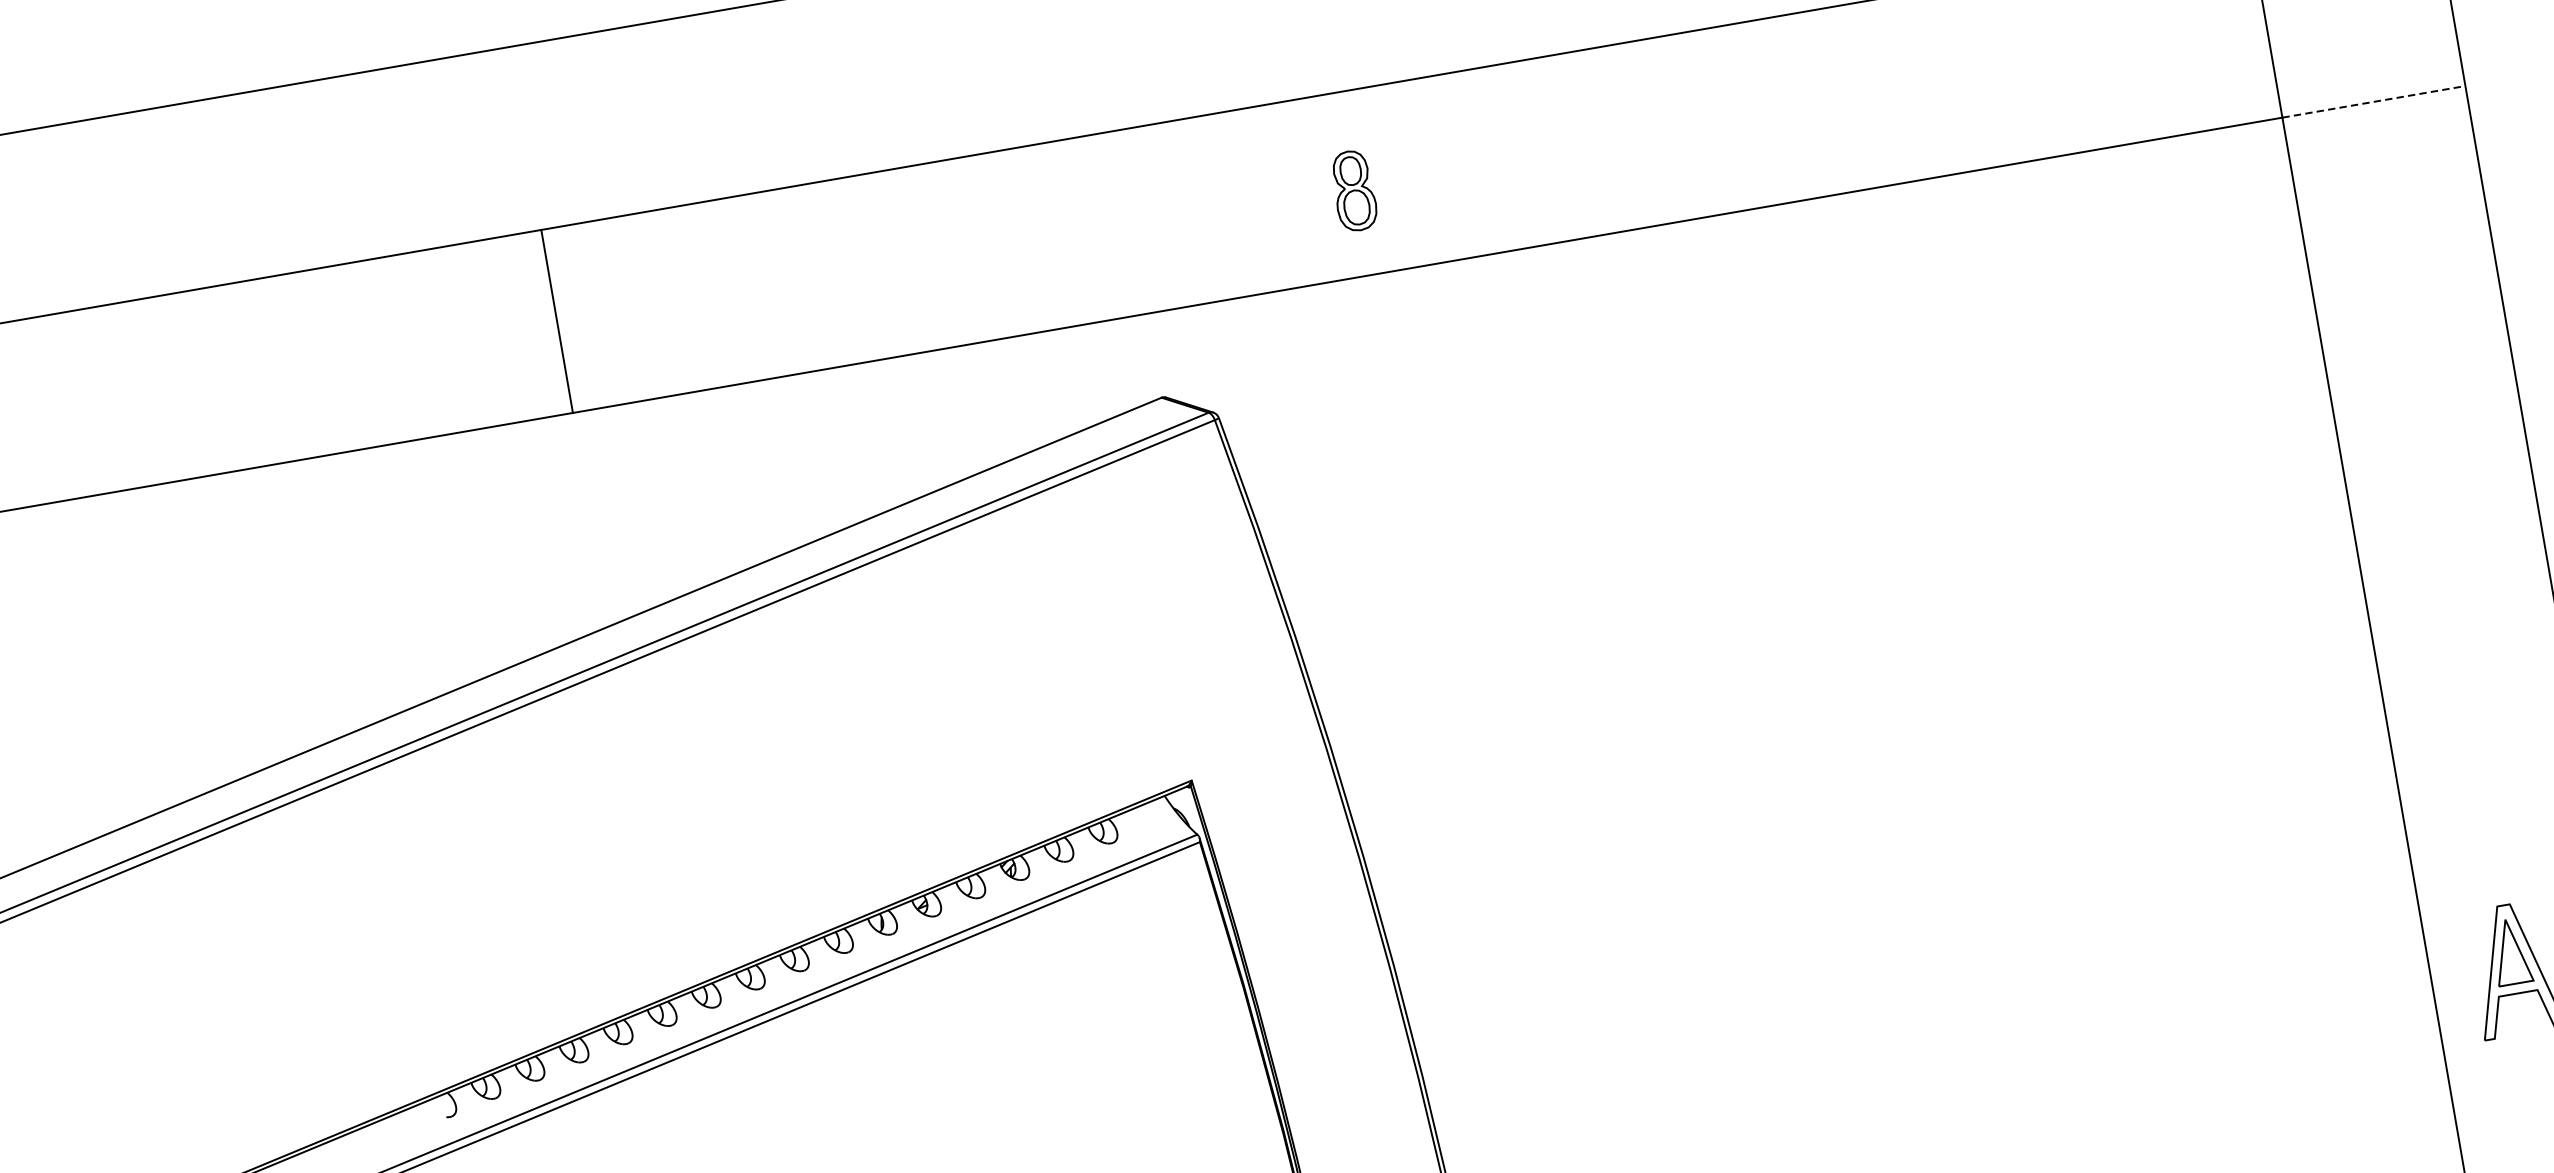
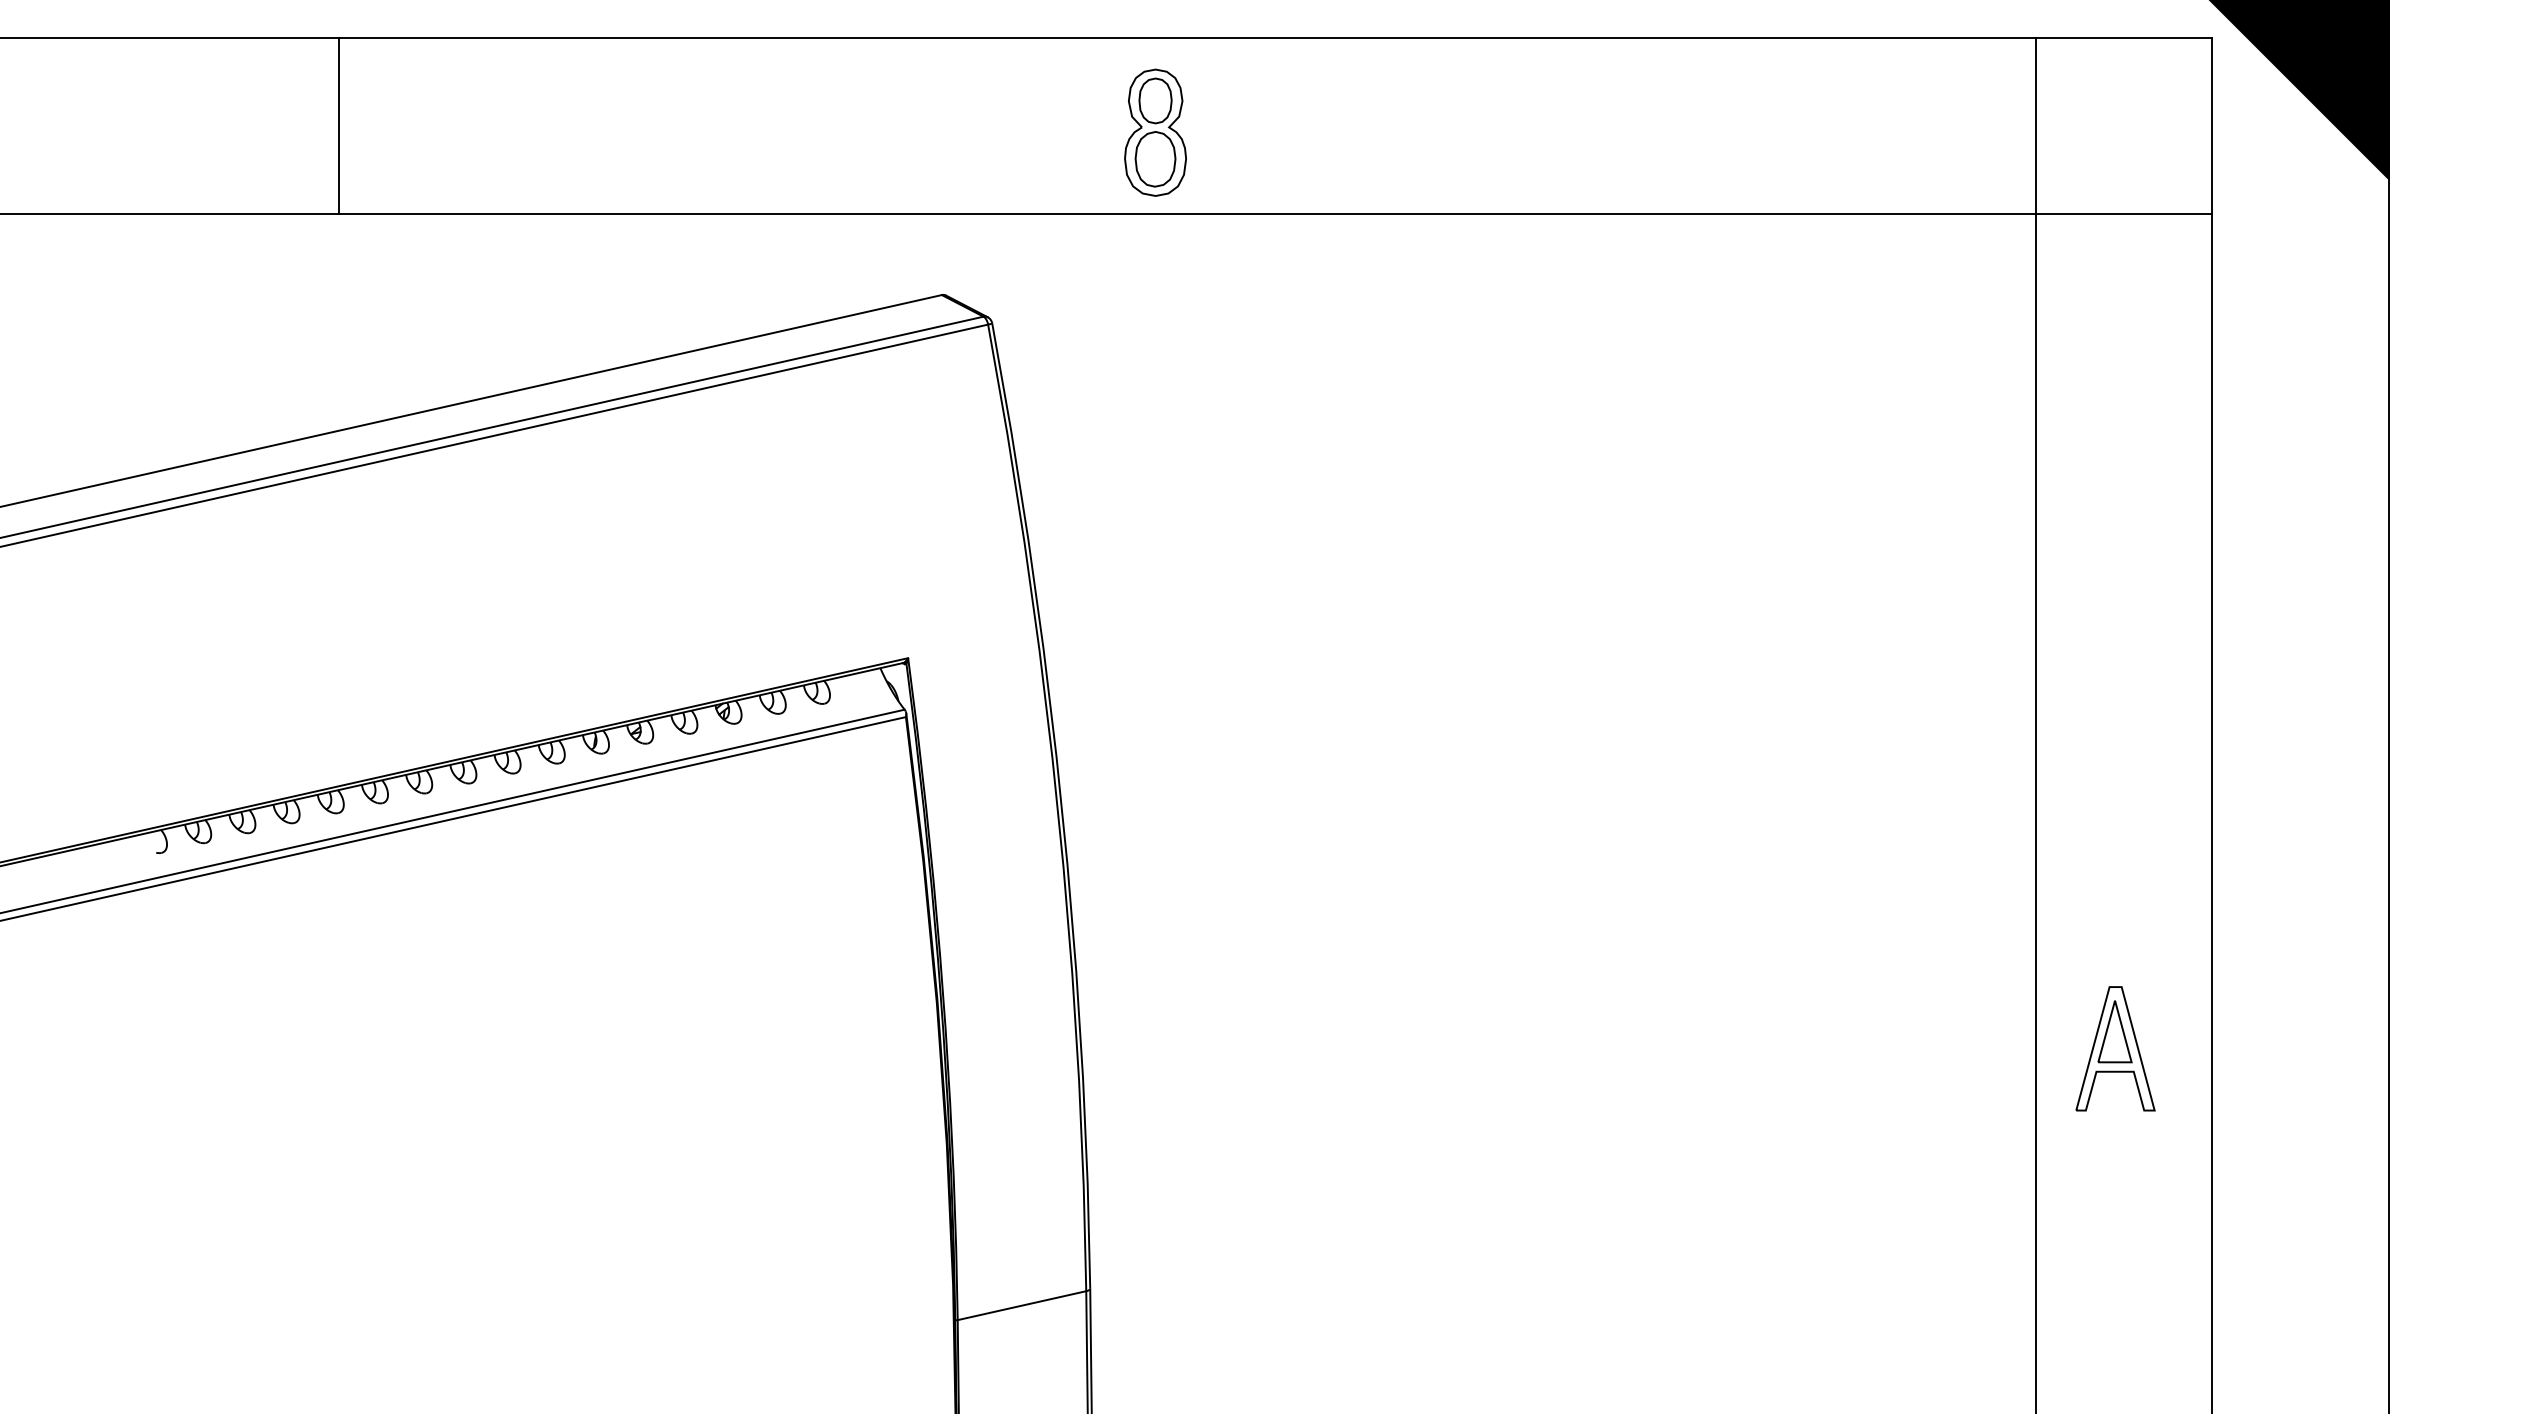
line: (2374, 102) -> (2124, 214), dashed -> solid
part: (1354, 190) -> (1155, 132), size x1.67
line: (557, 320) -> (338, 125), moved

